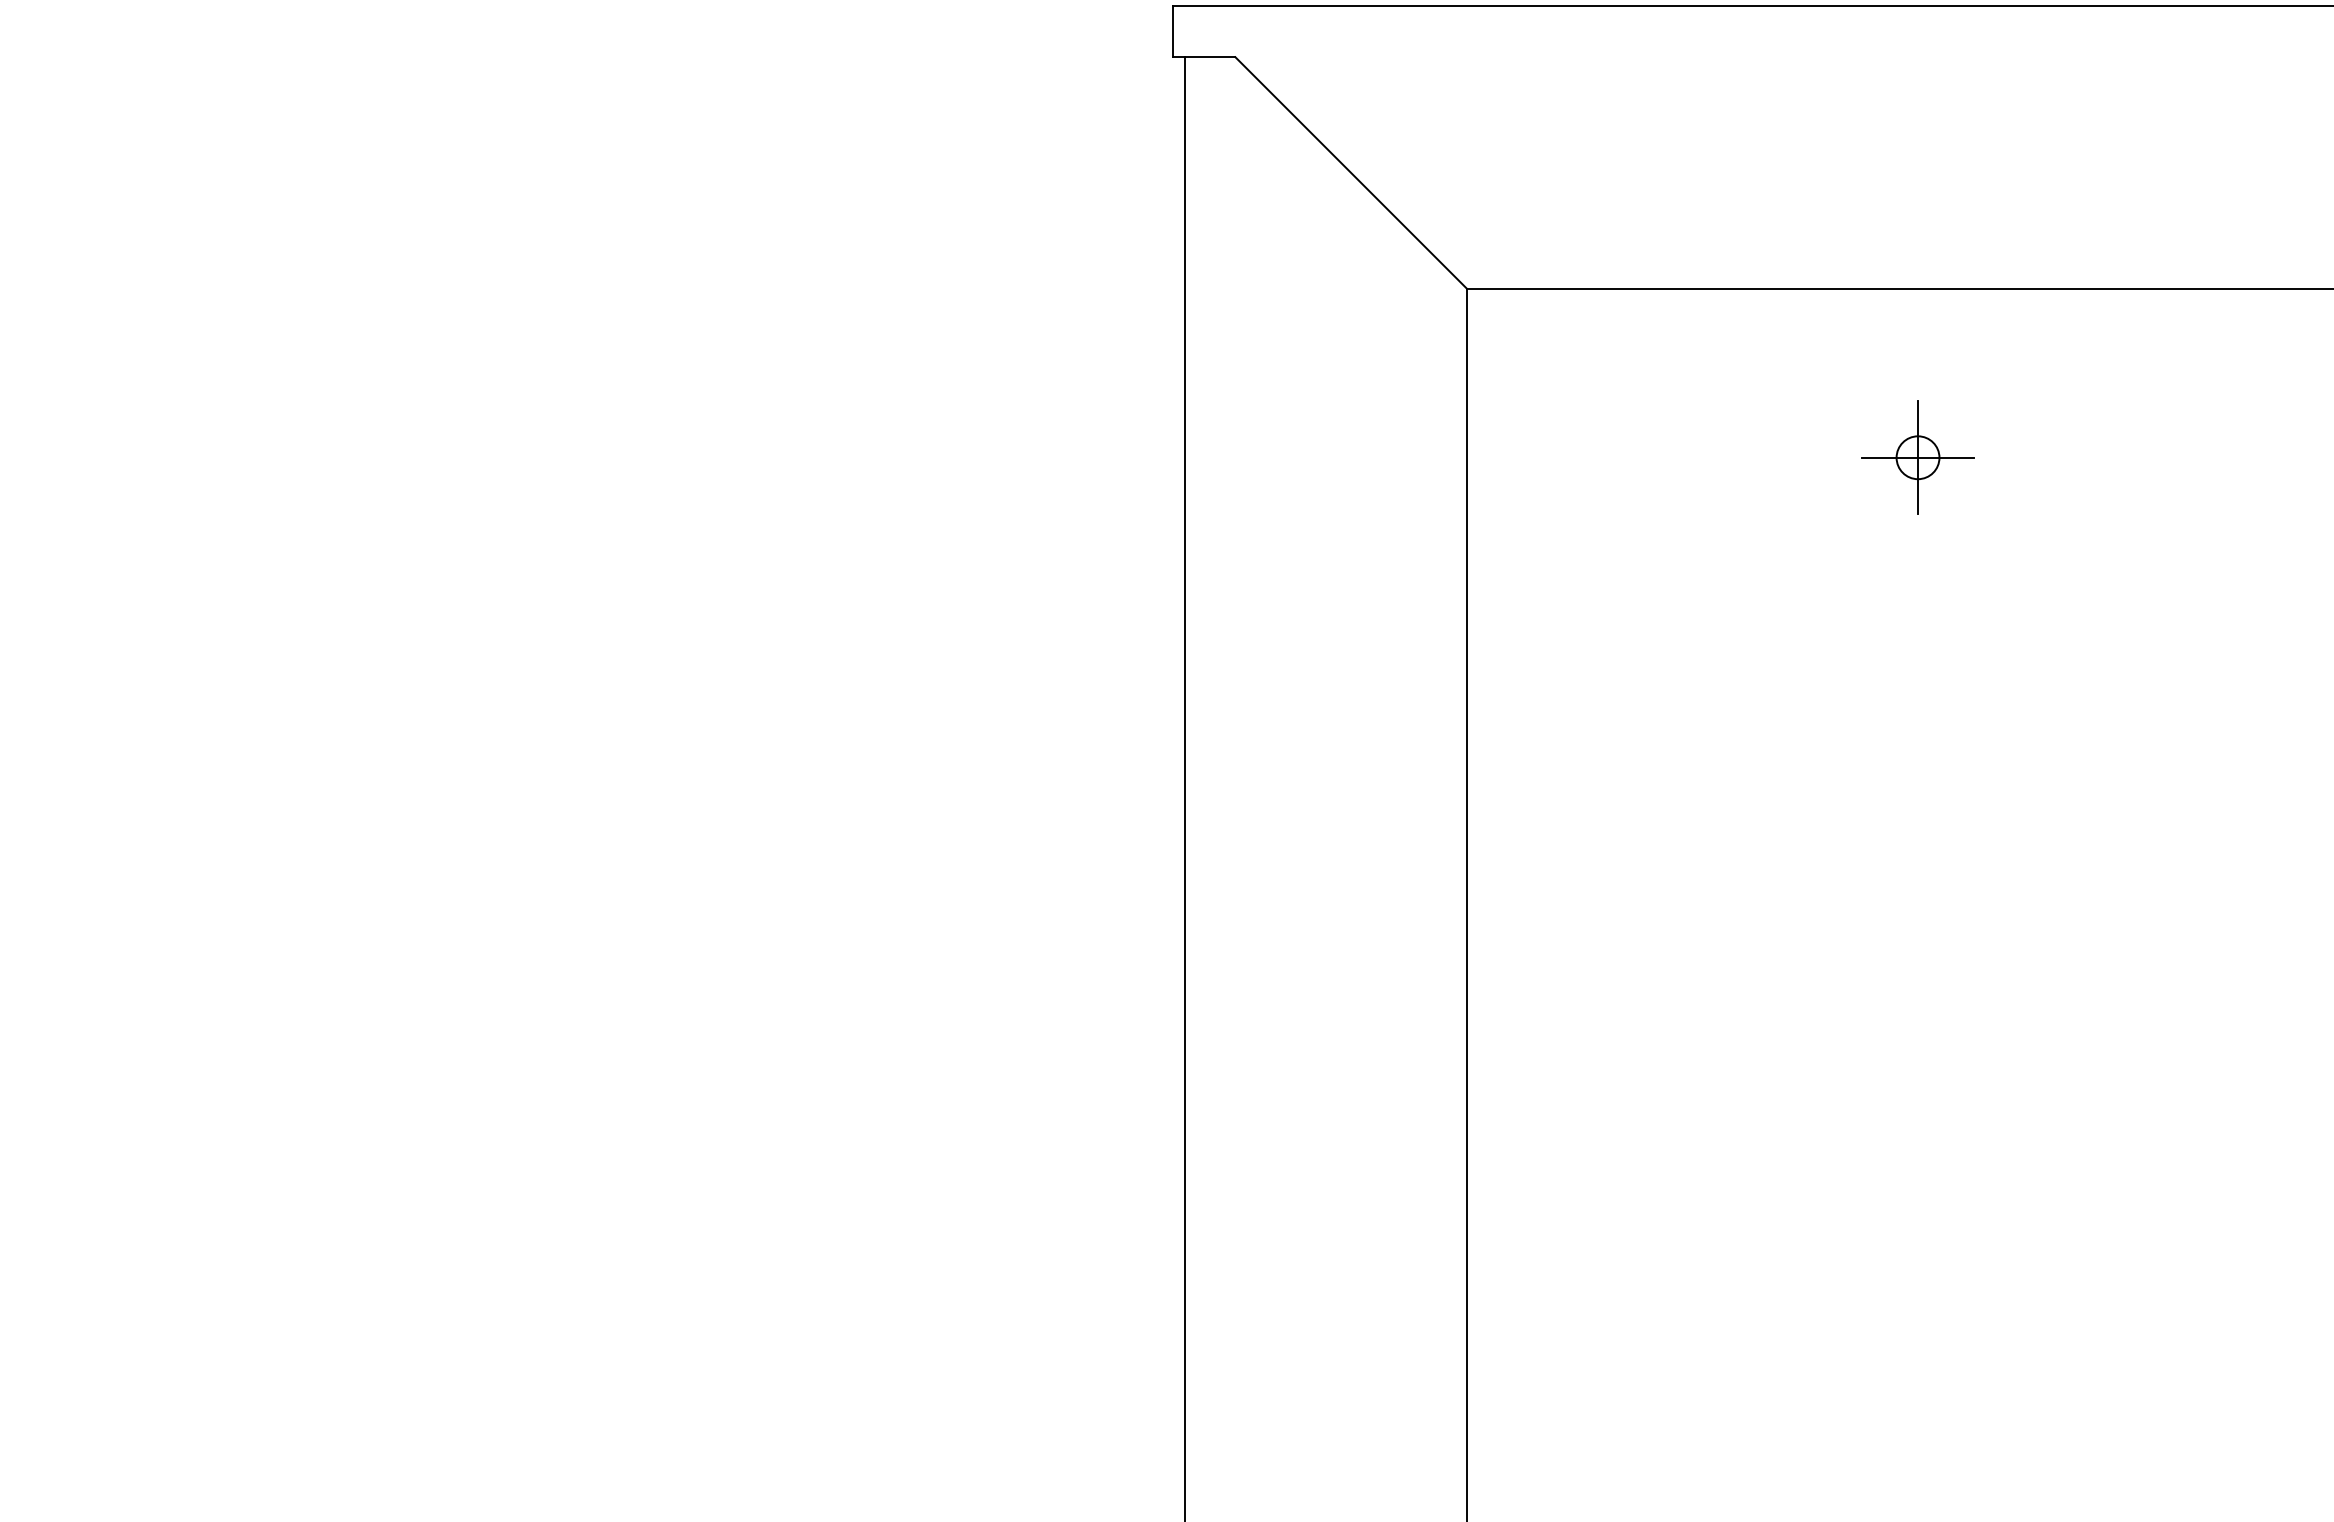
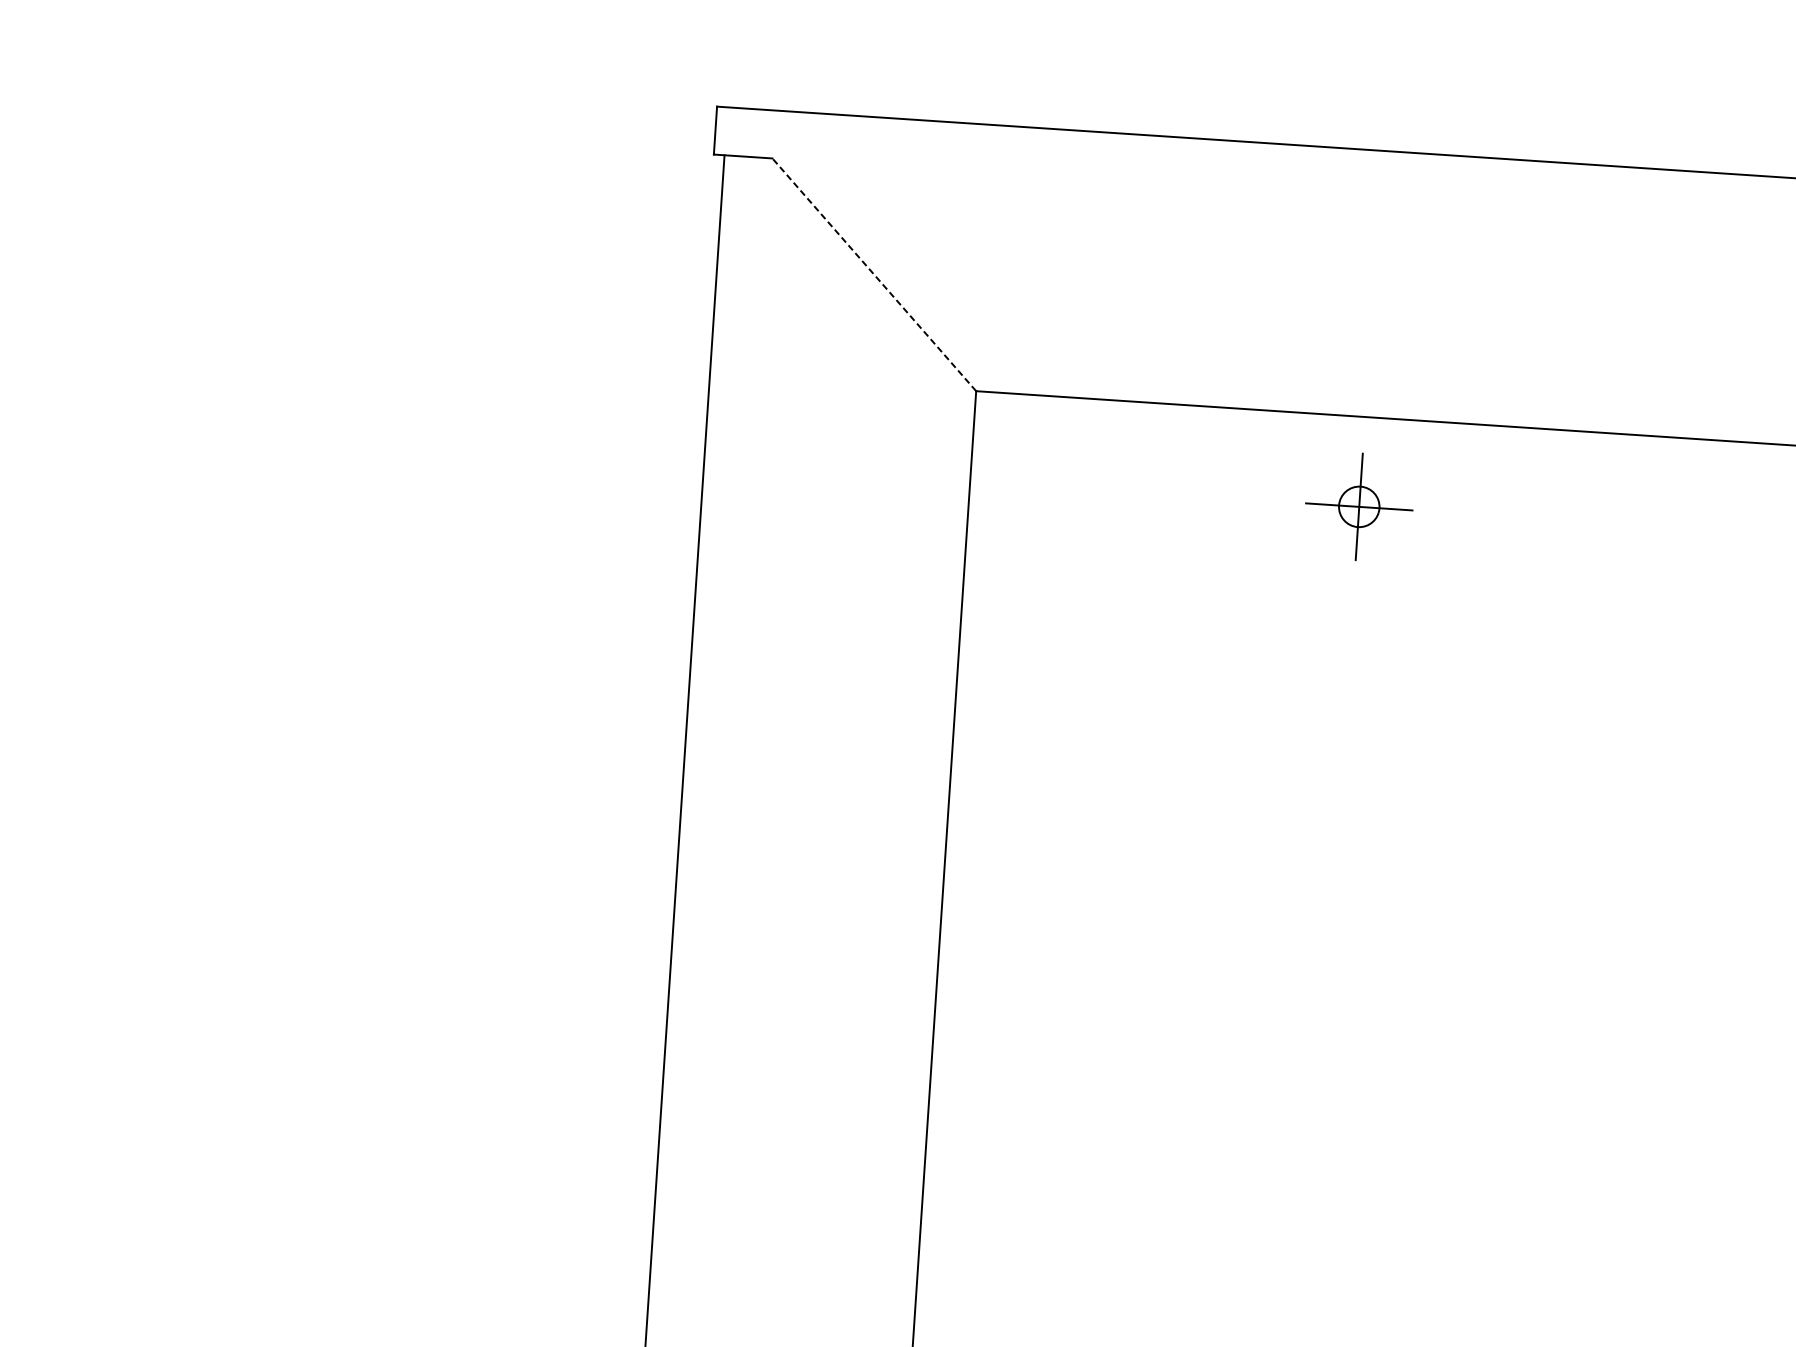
line: (1351, 172) -> (874, 274), solid -> dashed
part: (1917, 457) -> (1358, 506), moved

